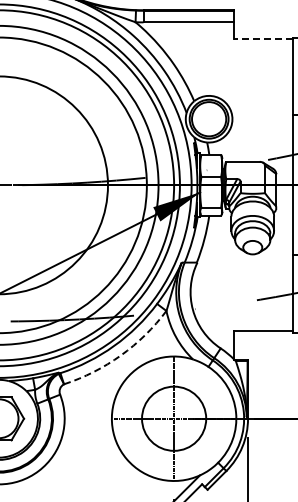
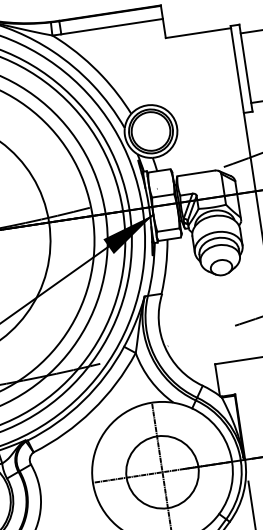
line: (263, 39) -> (198, 33), dashed -> solid
arc: (120, 355) -> (91, 410), dashed -> solid

